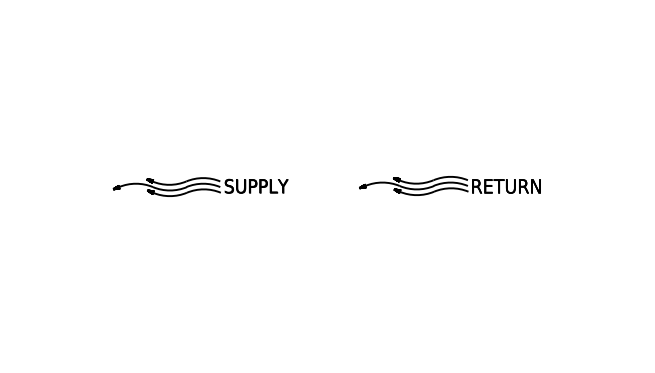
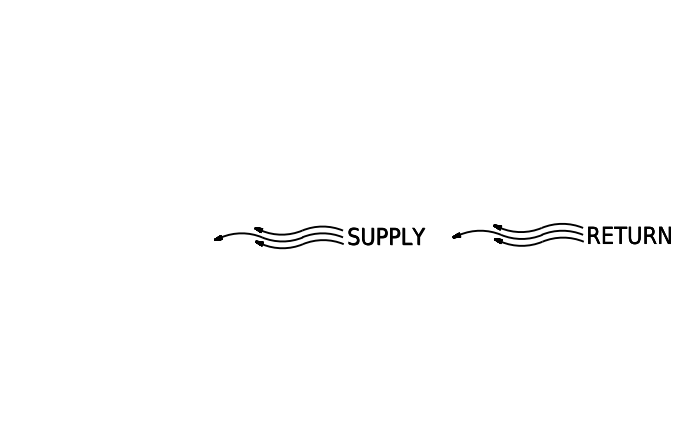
part: (200, 186) -> (319, 236), moved

